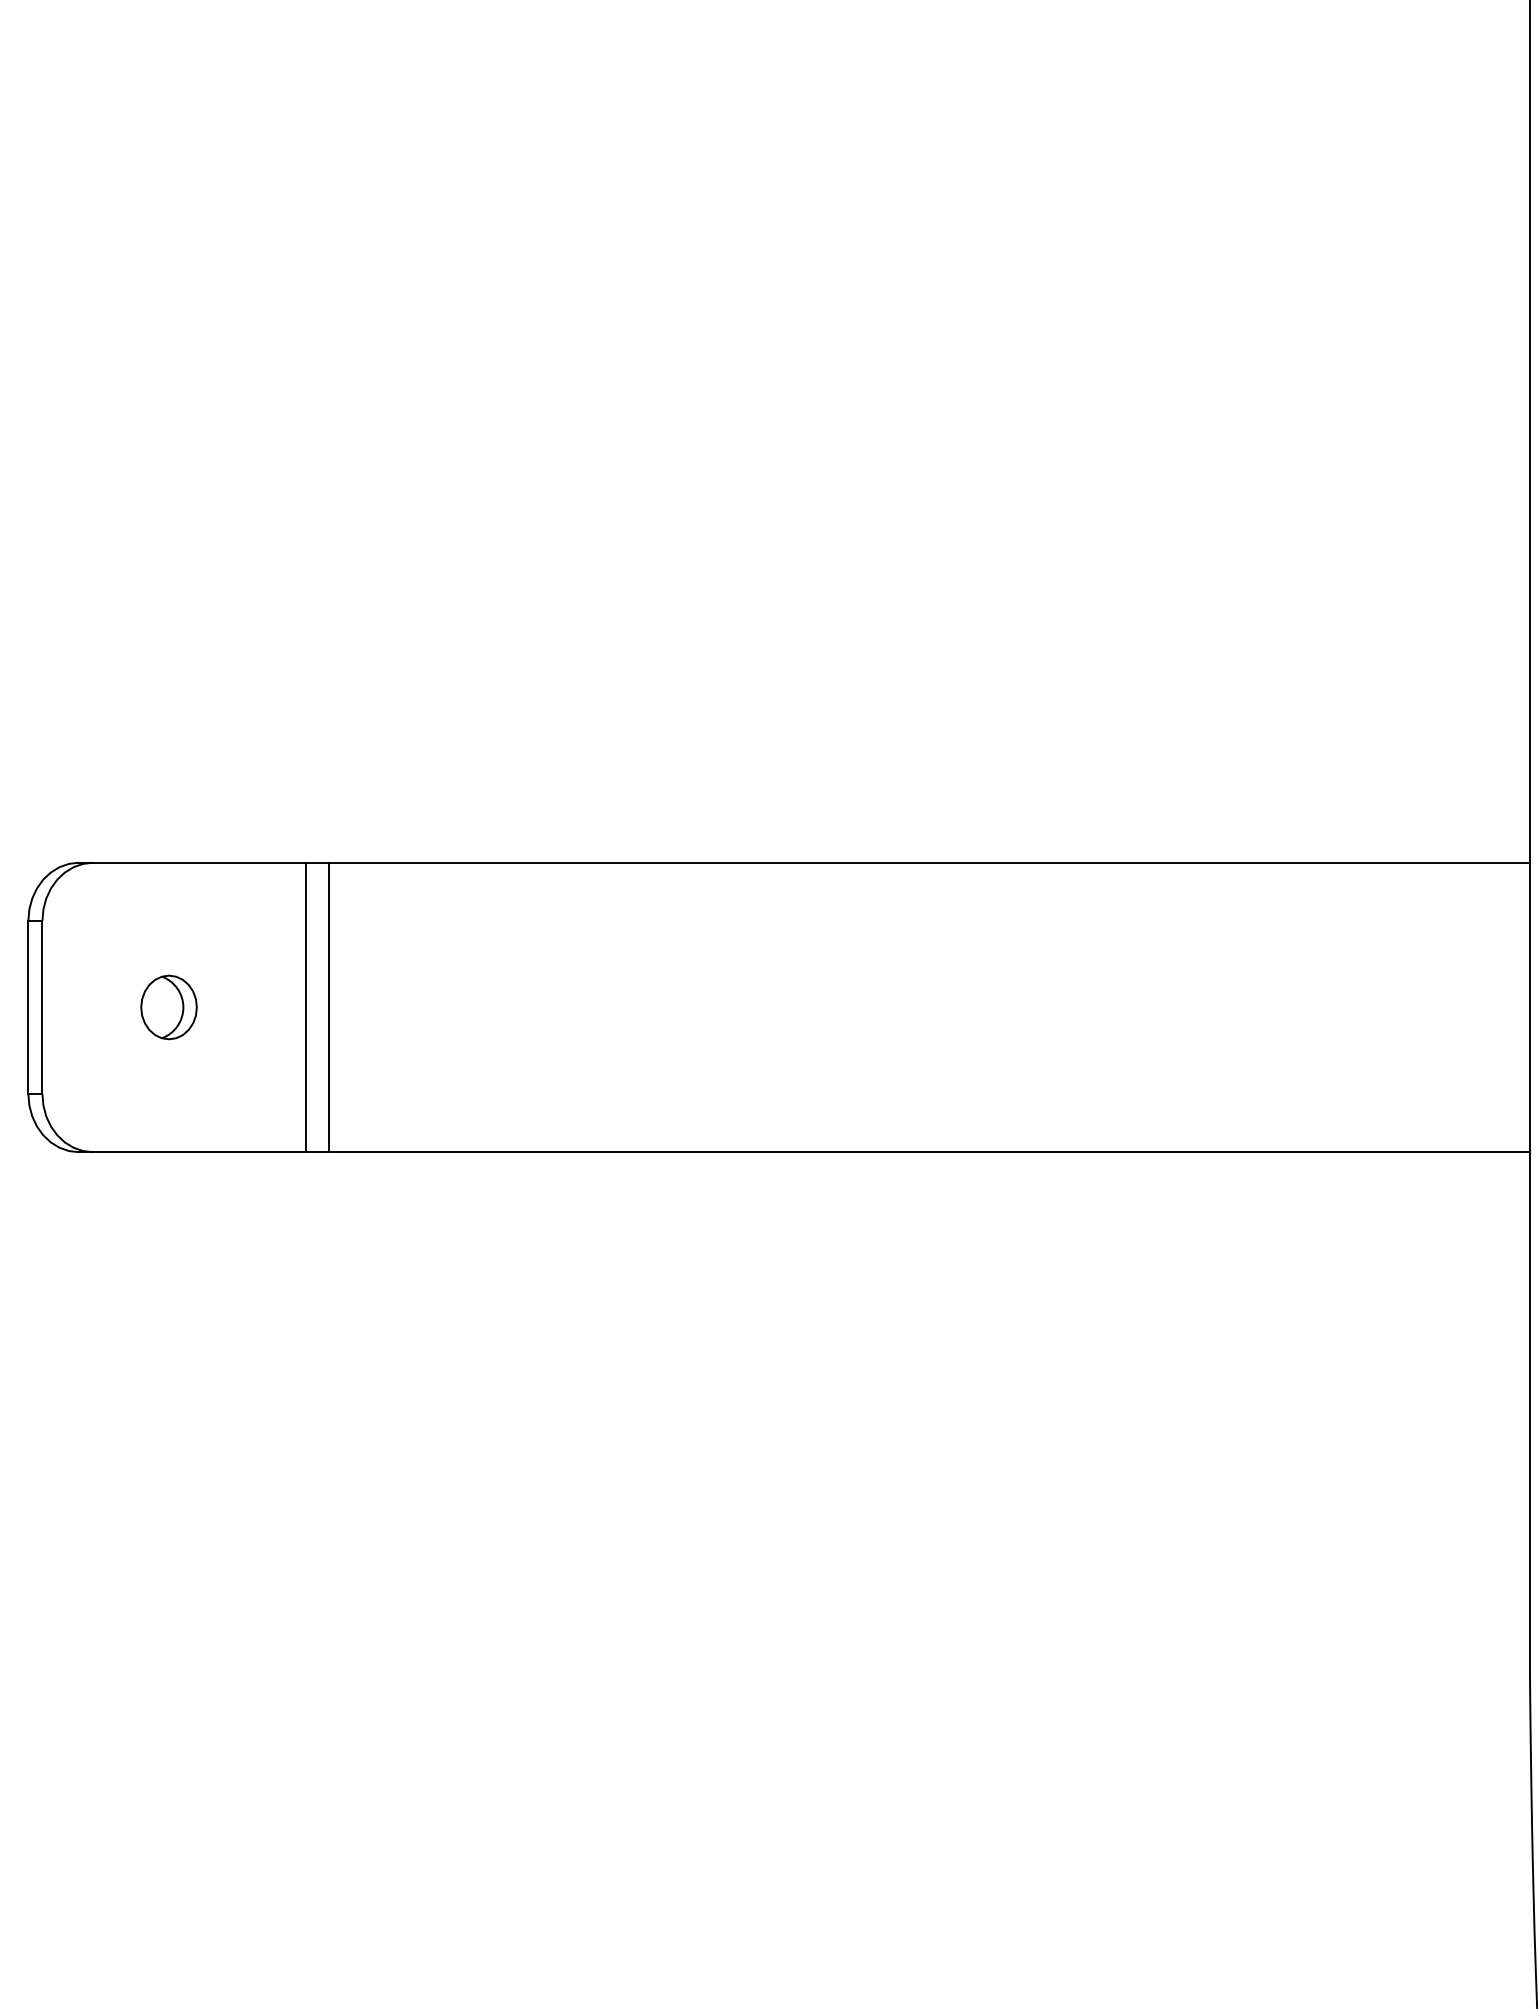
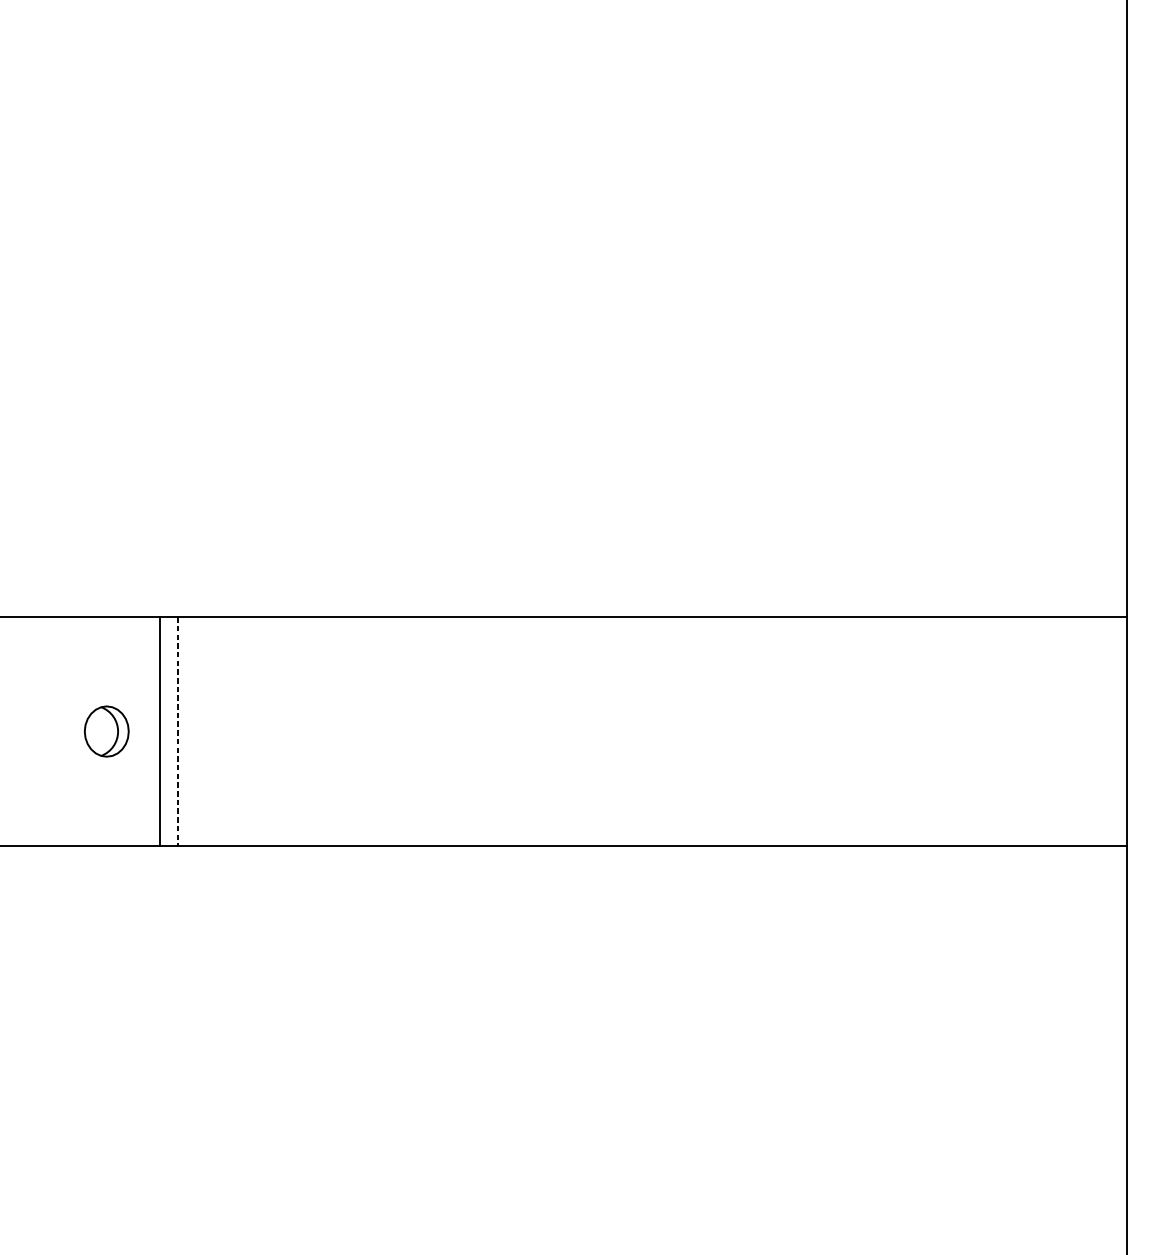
part: (168, 1007) -> (106, 731), moved
line: (329, 1007) -> (178, 731), solid -> dashed

